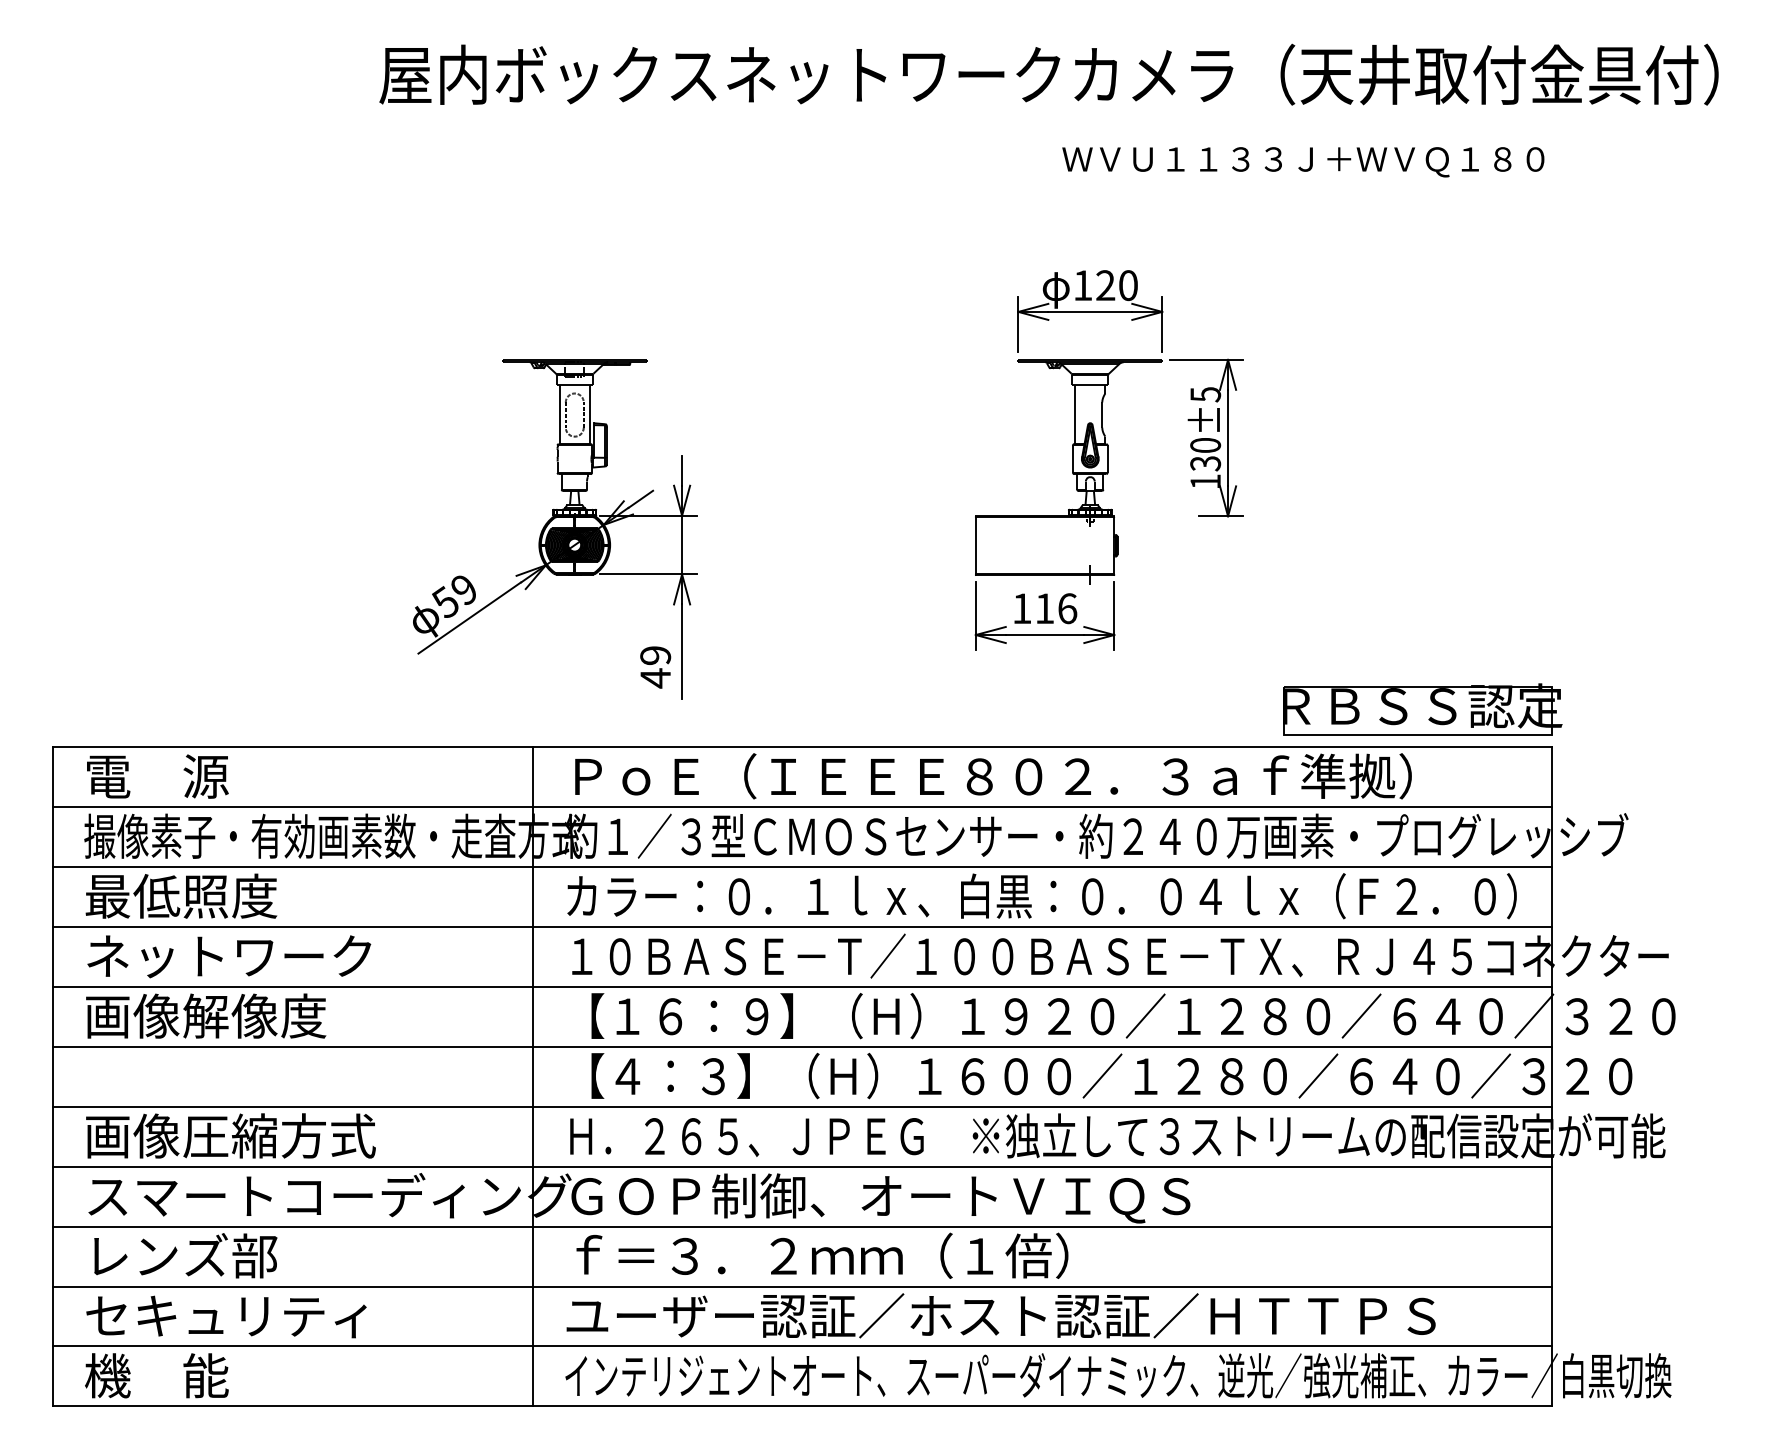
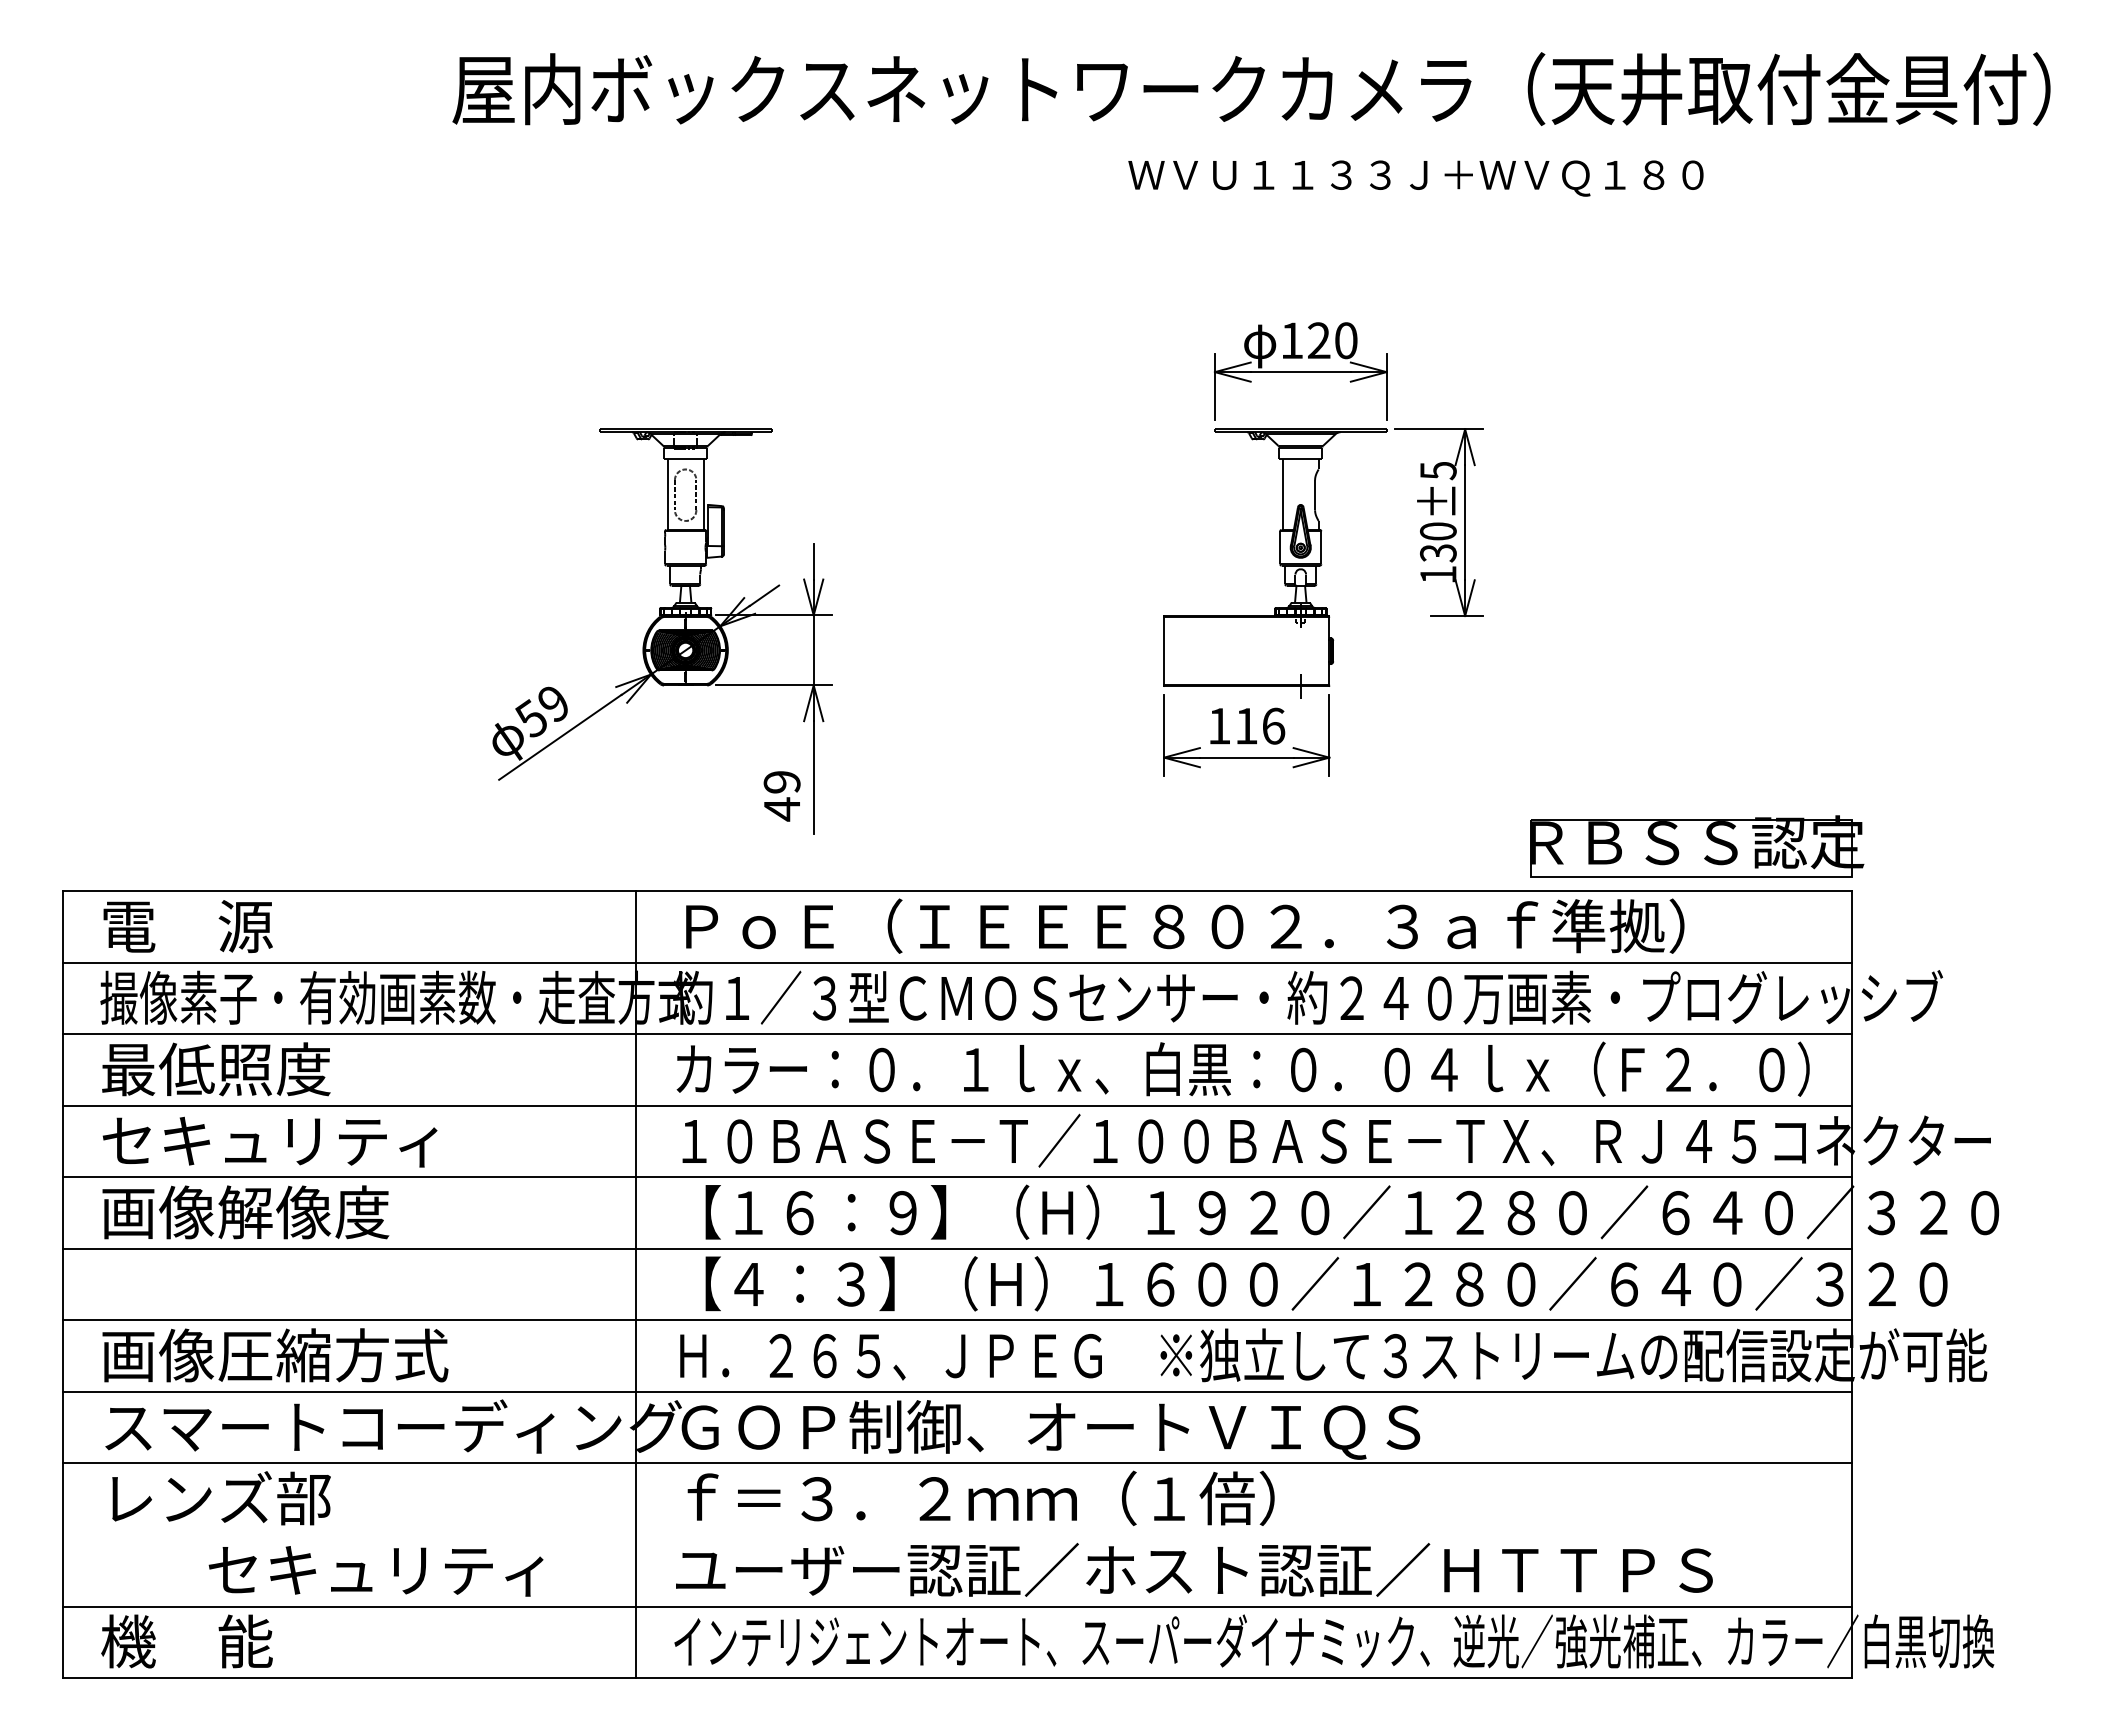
text: (1302, 162) -> (1415, 178), moved
text: (228, 956) -> (272, 1141), ネットワーク -> セキュリティ
line: (802, 1286) -> (957, 1534), removed
text: (225, 1317) -> (375, 1571), moved

